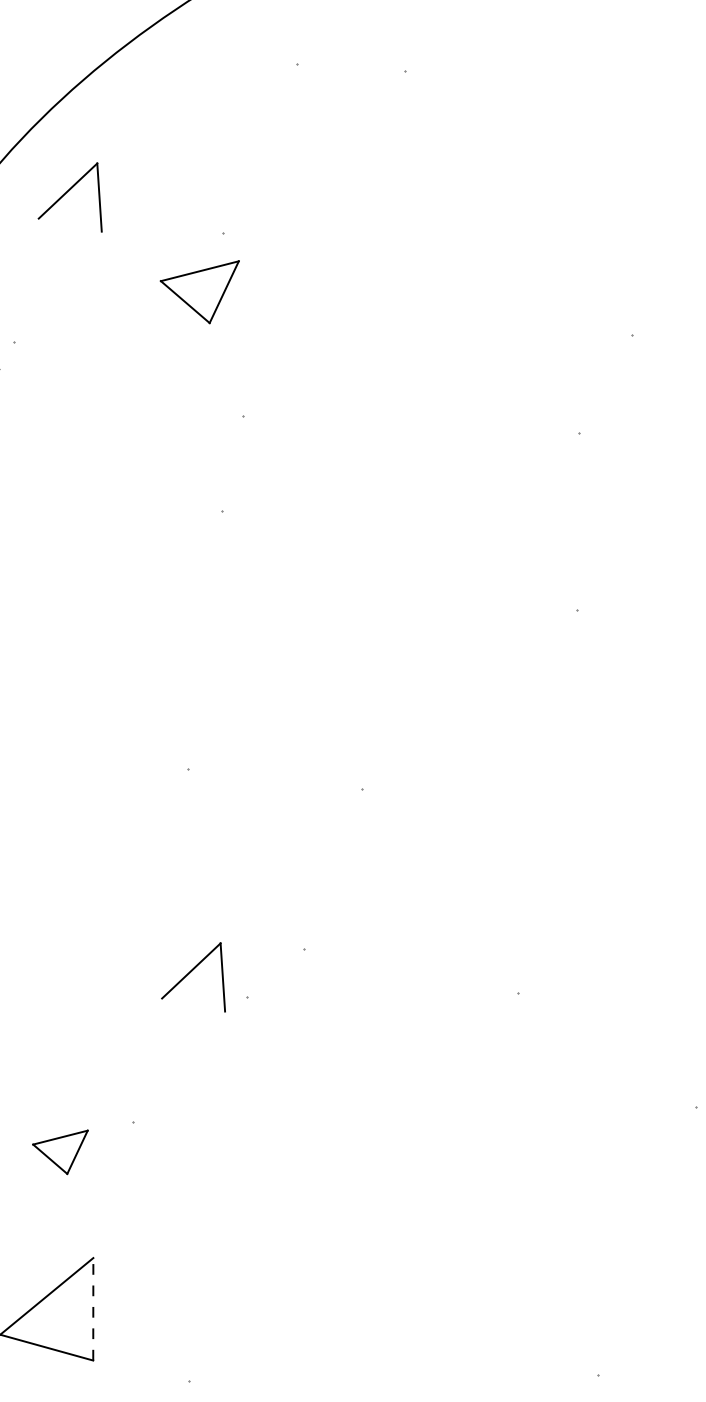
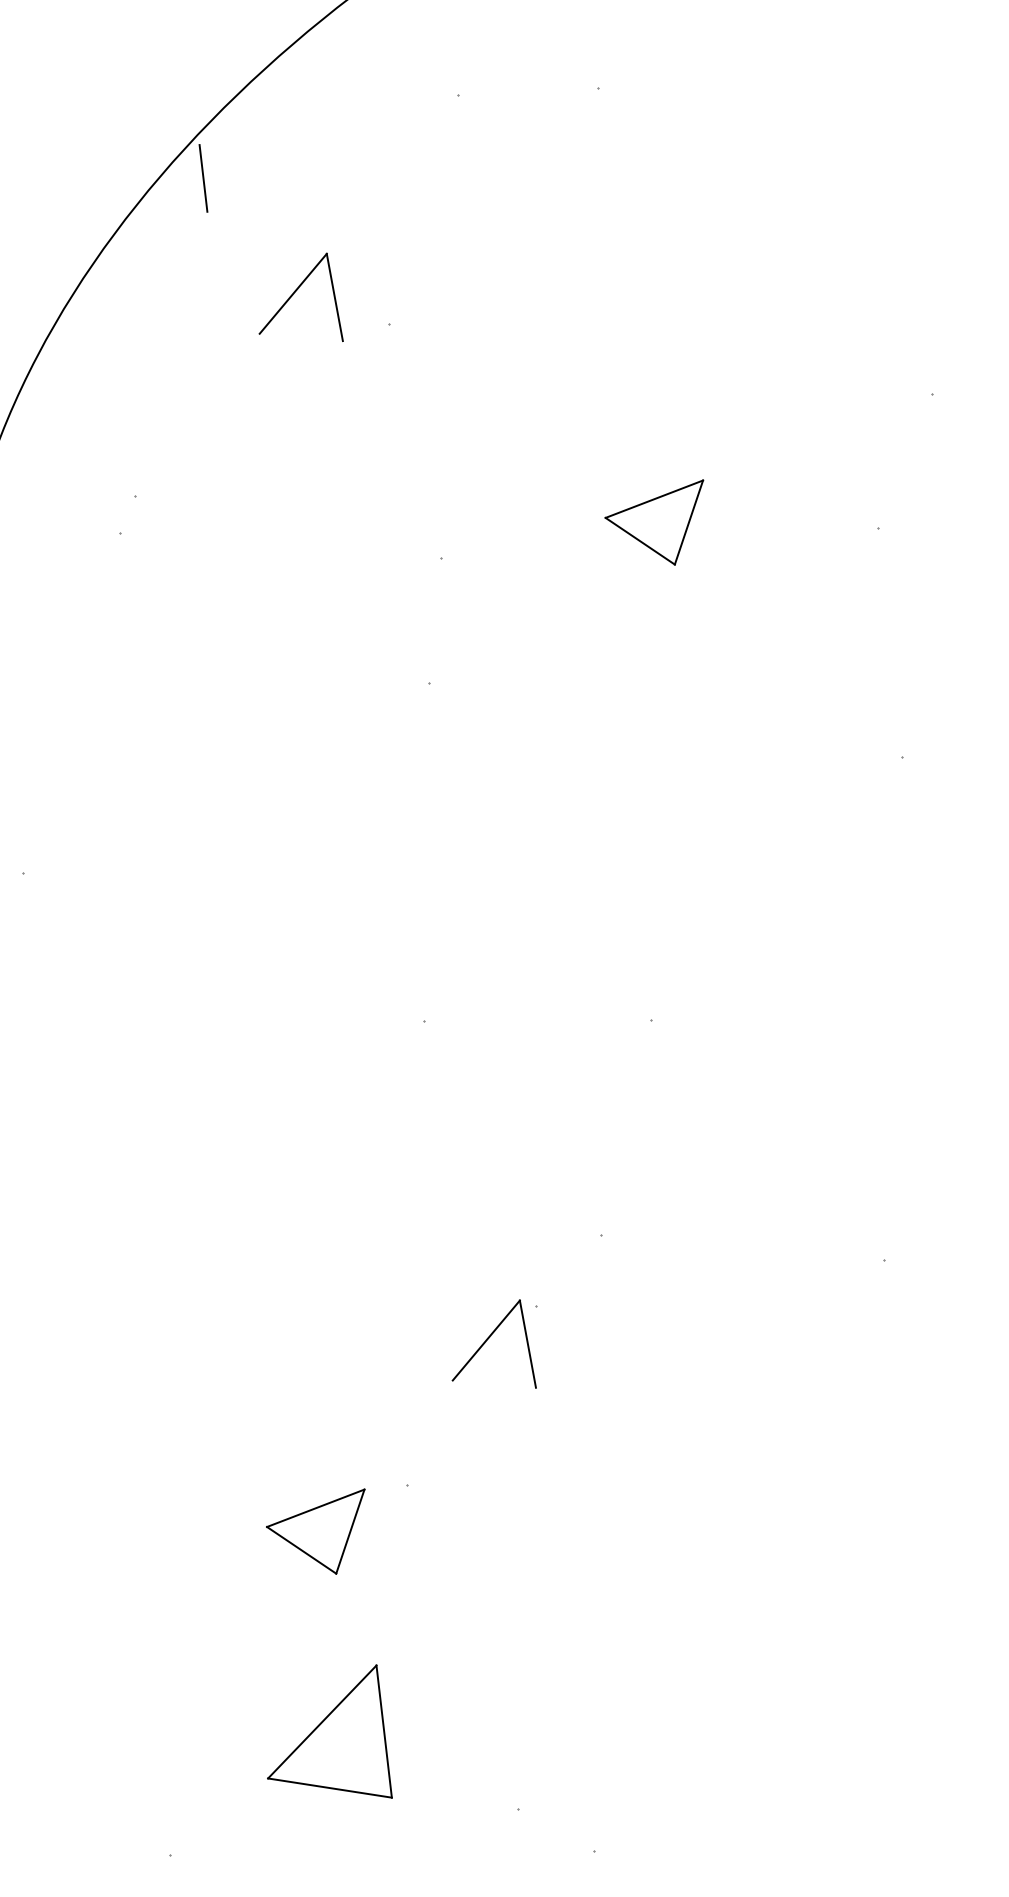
line: (94, 104) -> (203, 178), added
part: (70, 189) -> (296, 291), moved
part: (197, 289) -> (654, 522), moved
part: (193, 969) -> (489, 1338), moved
part: (58, 1150) -> (315, 1531), size x1.43
line: (93, 1309) -> (384, 1731), dashed -> solid

